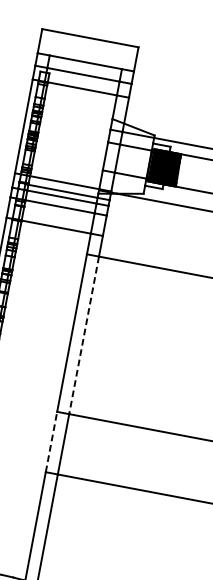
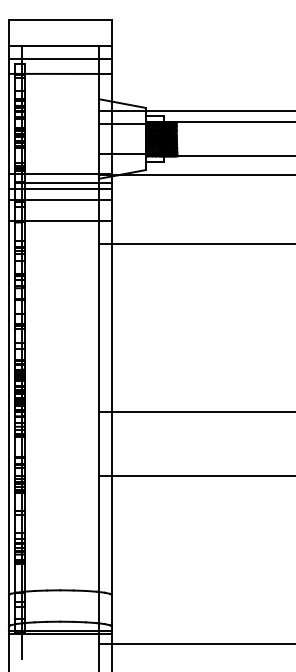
line: (83, 336) -> (111, 328), dashed -> solid
line: (51, 441) -> (98, 443), dashed -> solid

